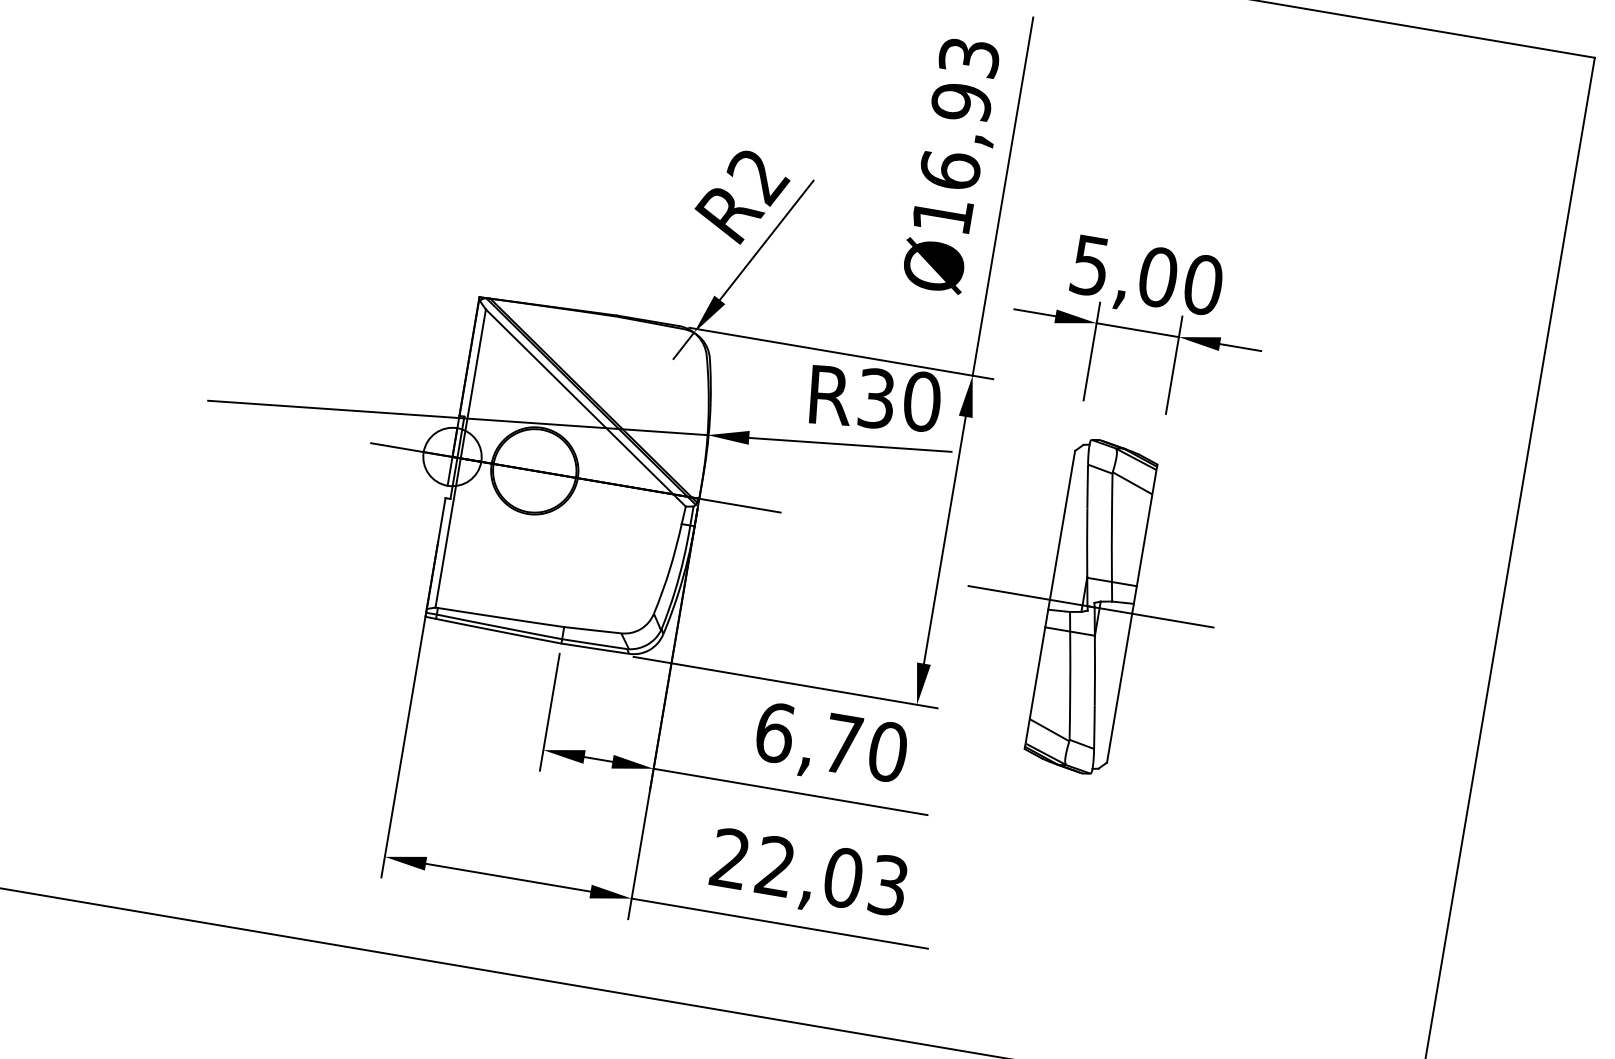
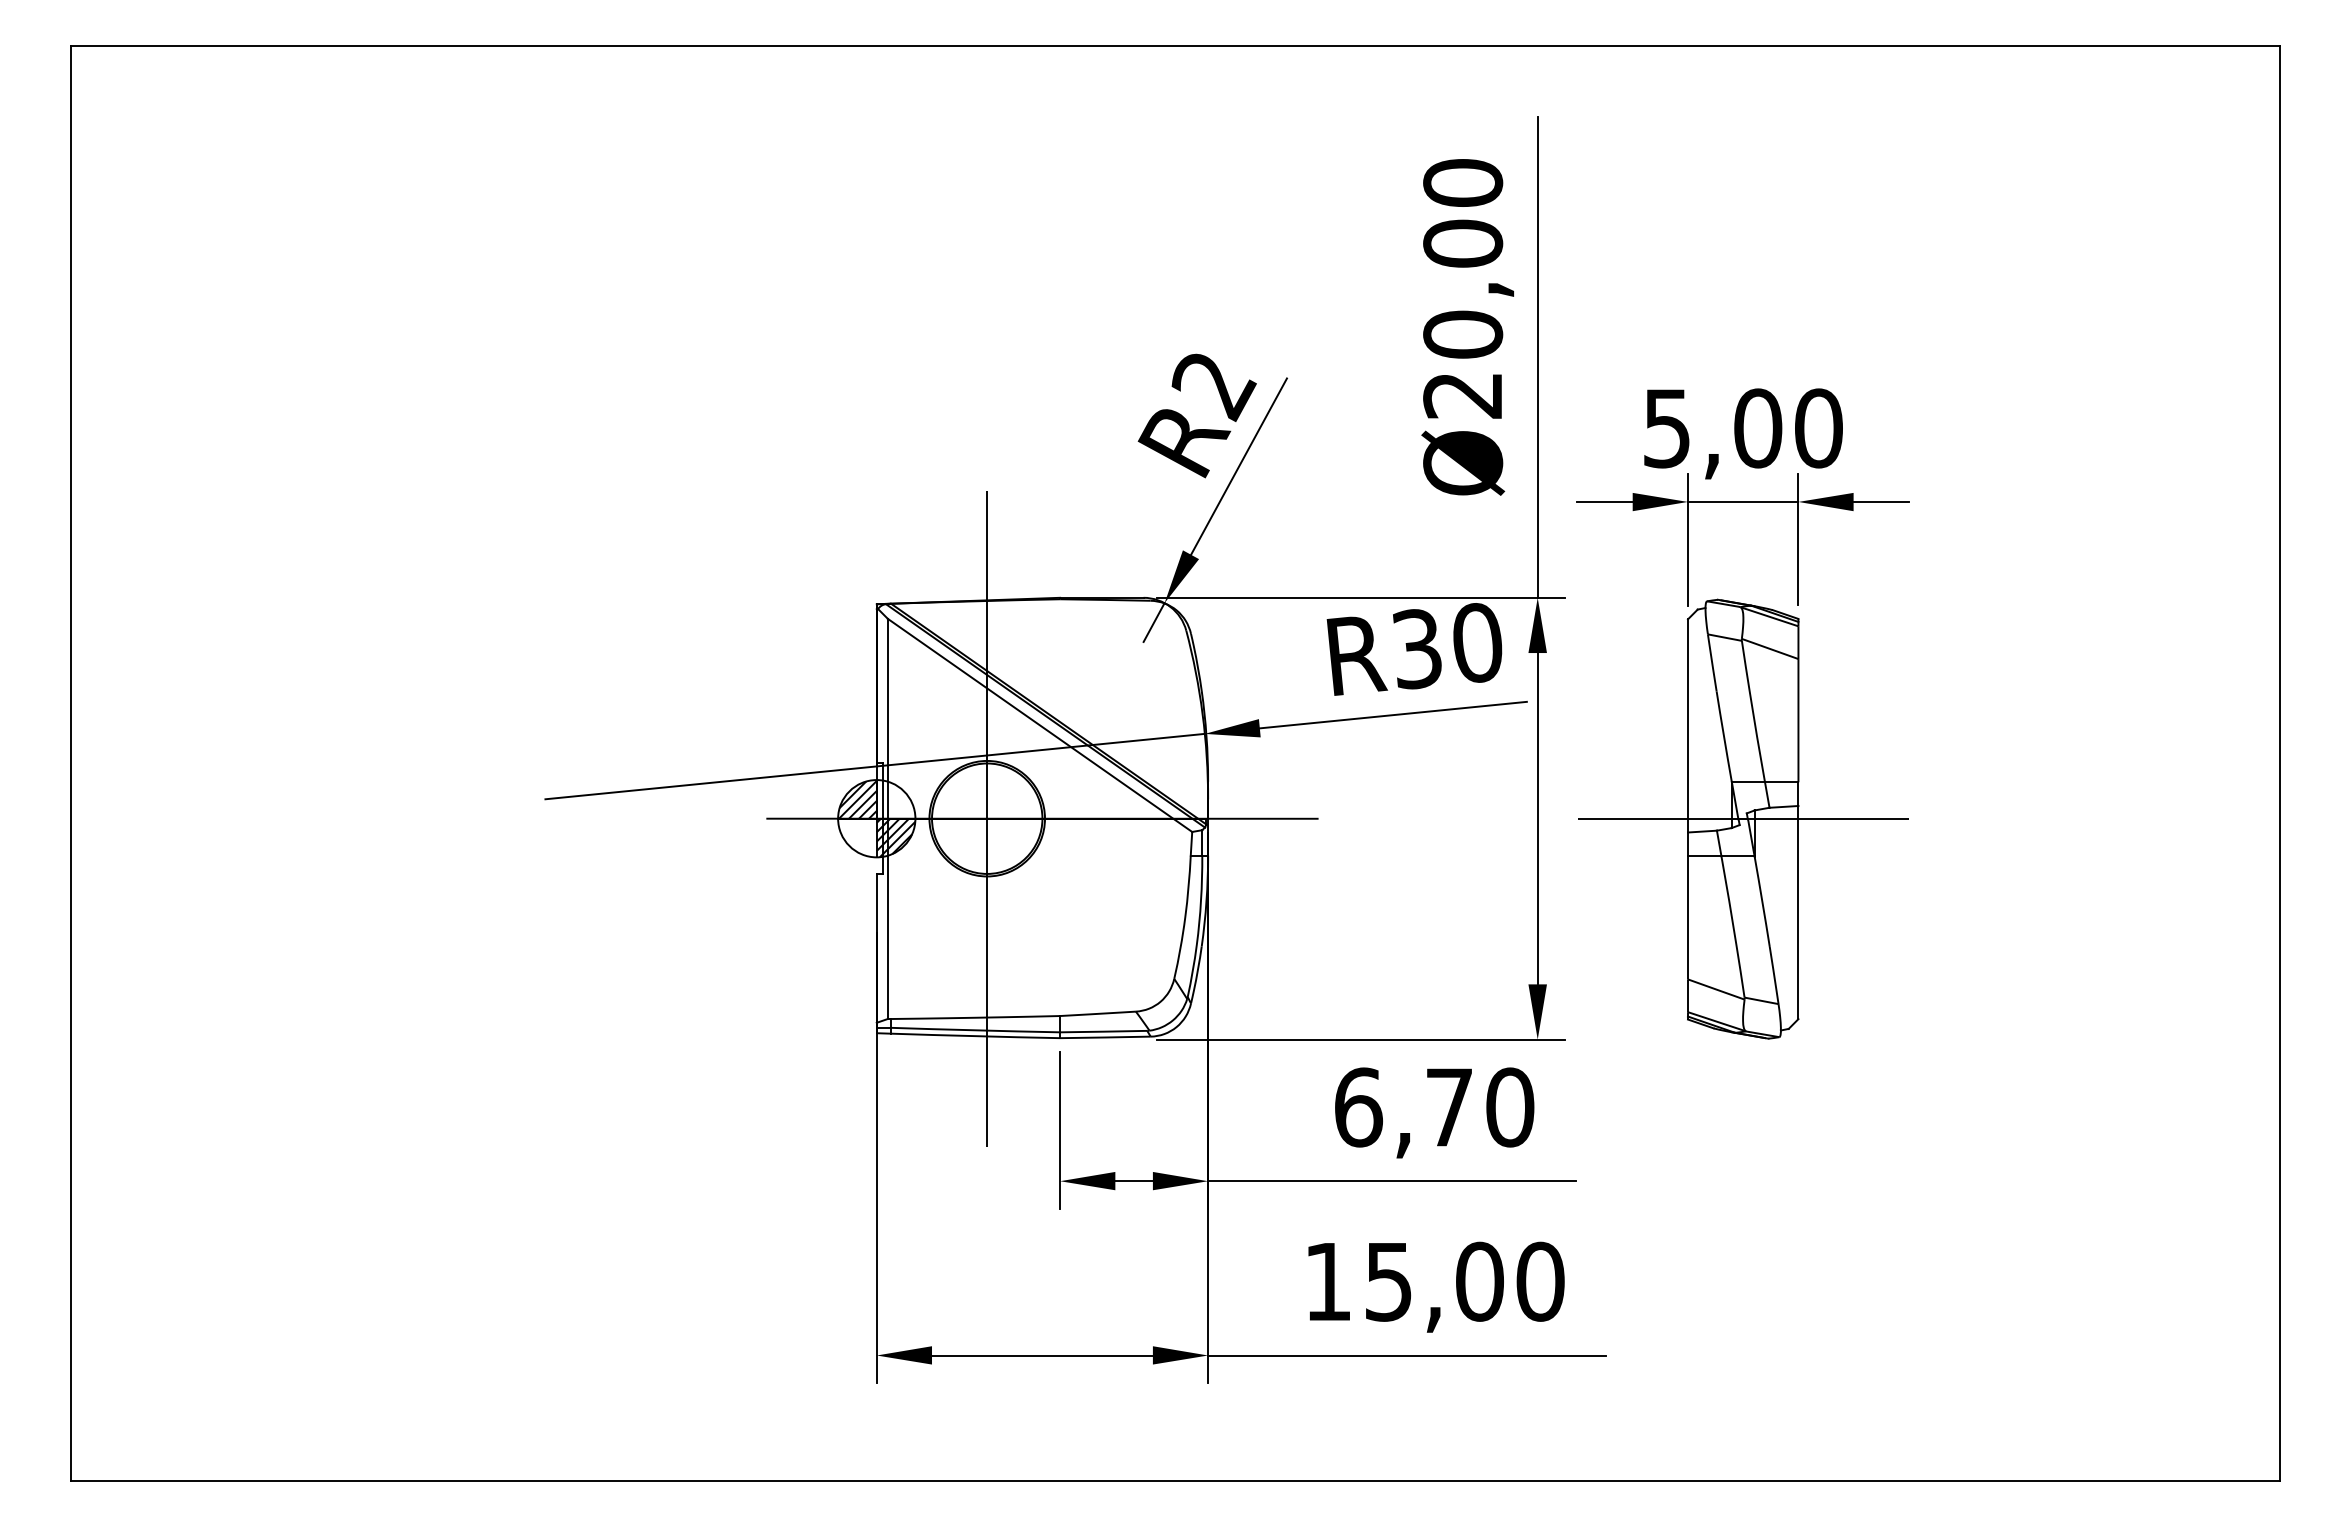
text: (956, 135) -> (1463, 288), Ø16,93 -> Ø20,00
hatch: (440, 440) -> (857, 799), added
line: (535, 470) -> (987, 818), added
hatch: (464, 473) -> (895, 837), added
part: (1091, 606) -> (1743, 818), moved
text: (809, 872) -> (1434, 1281), 22,03 -> 15,00

